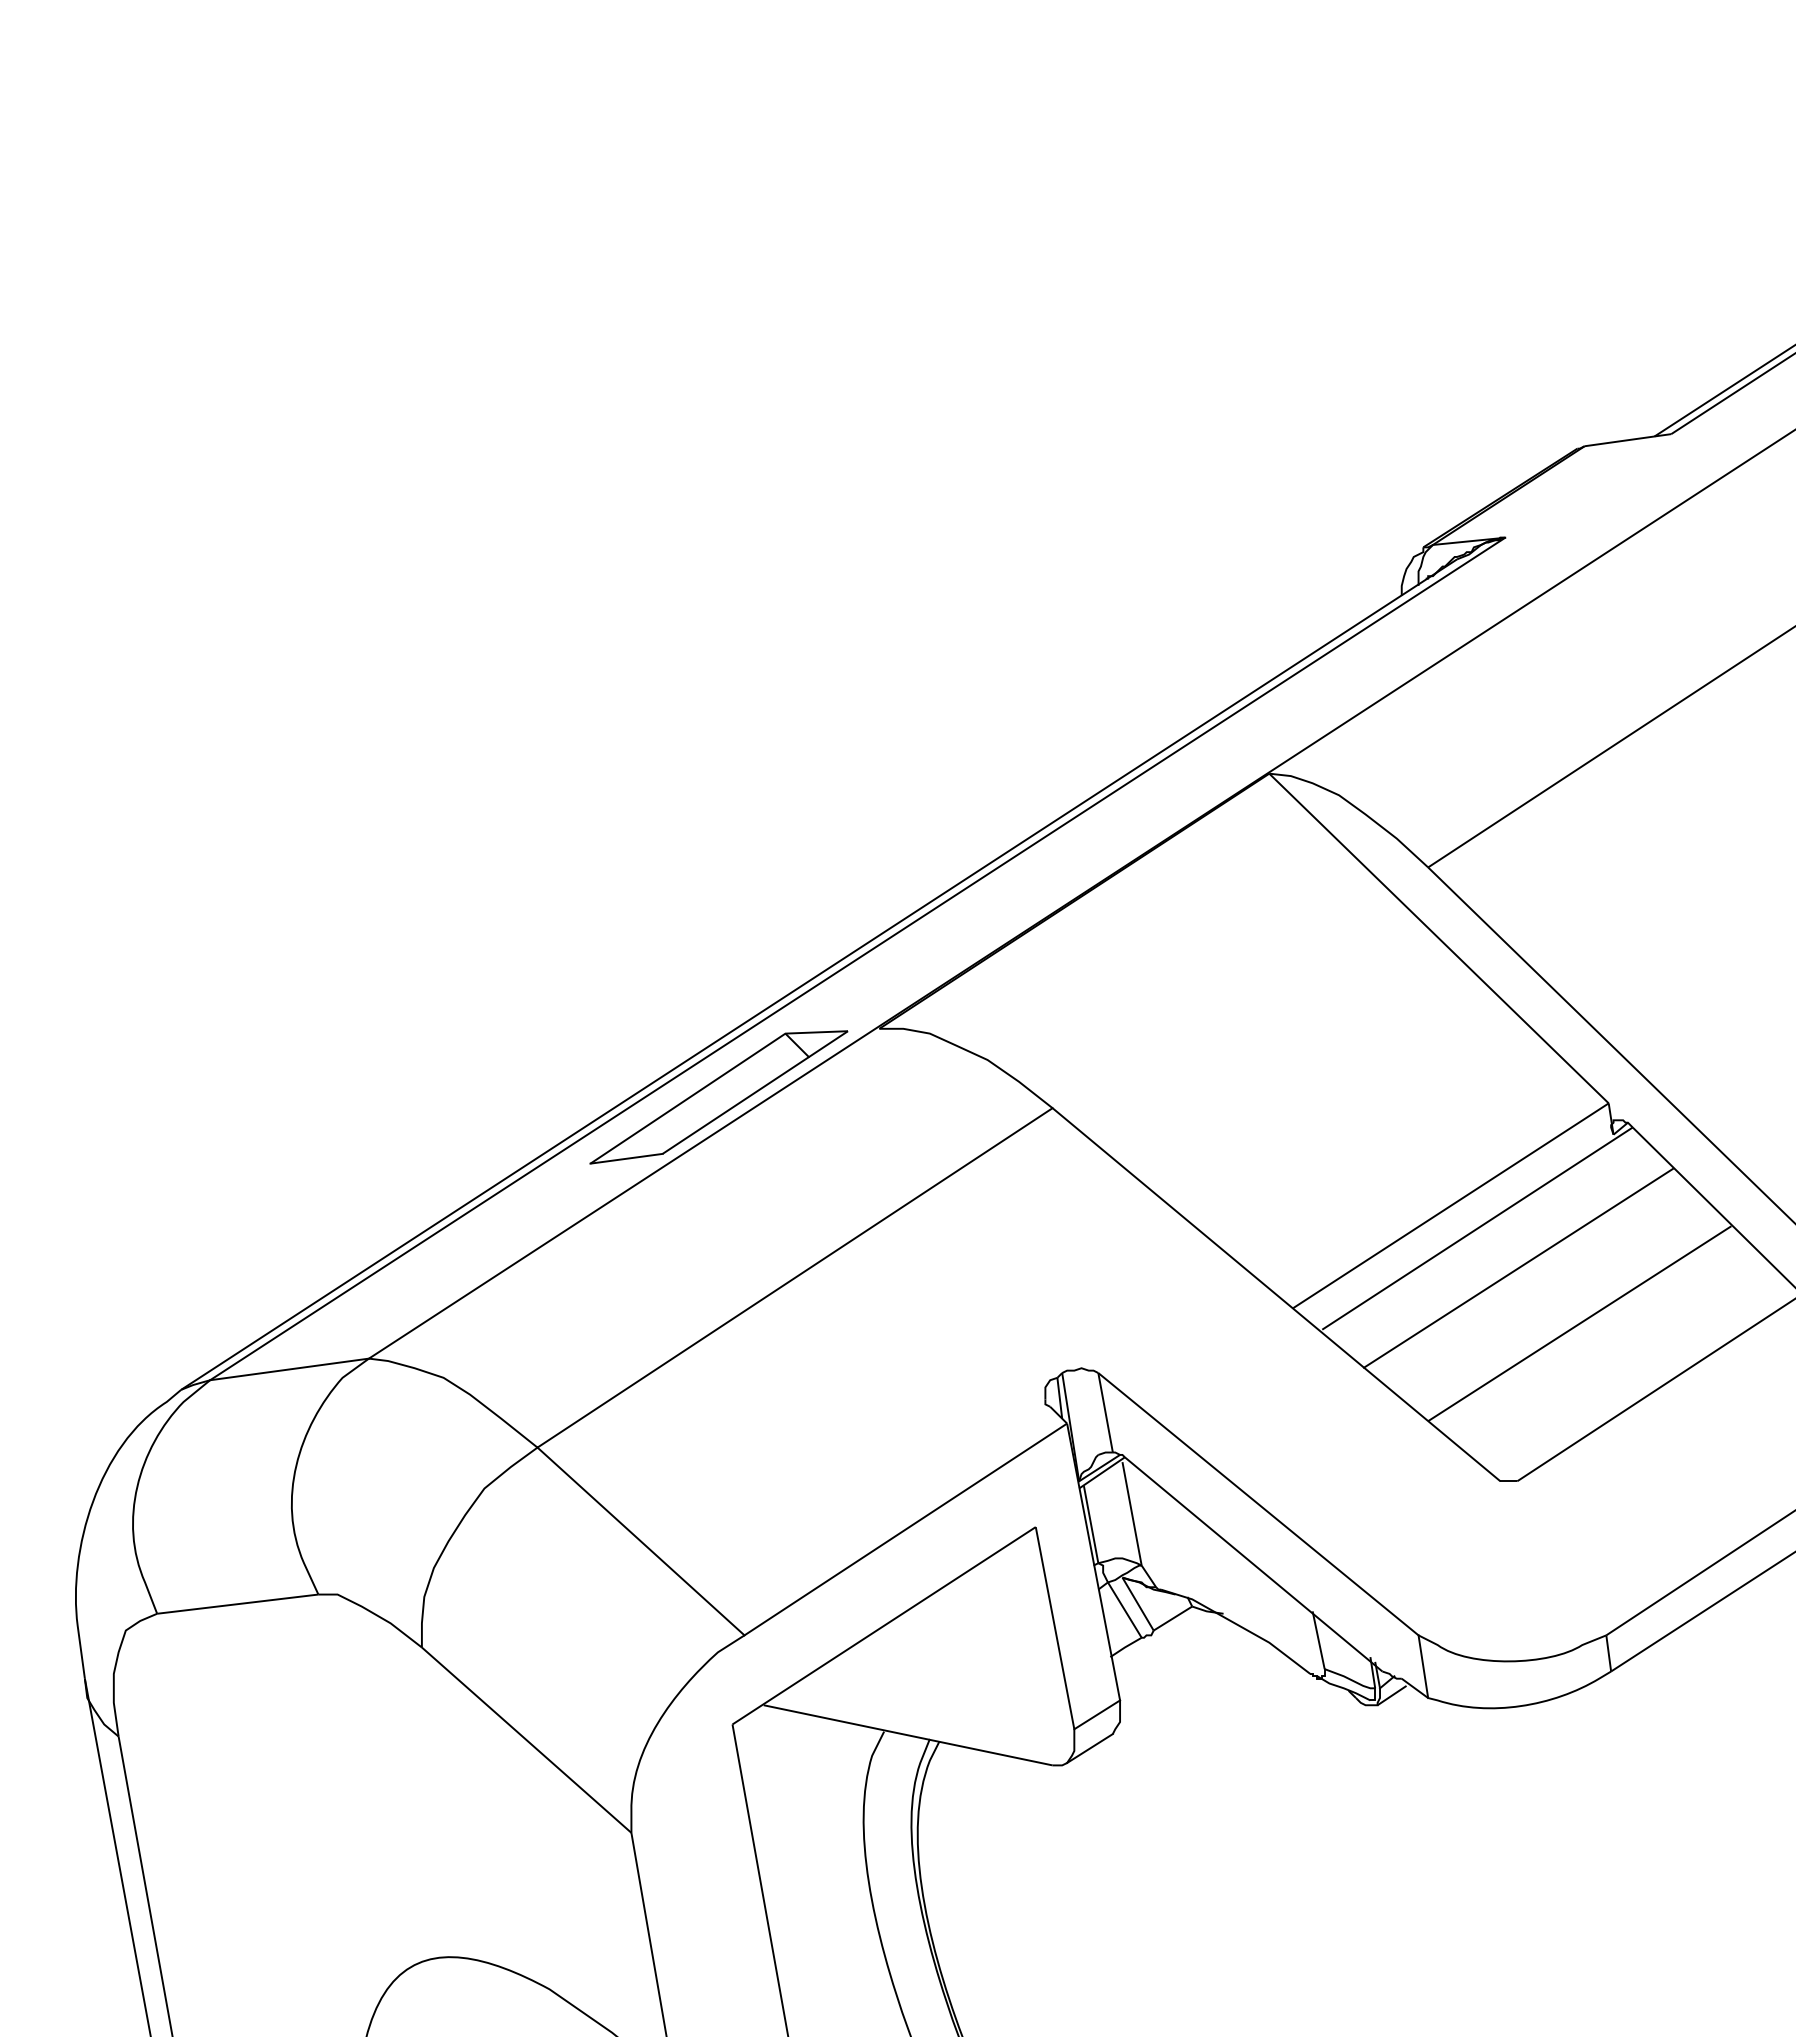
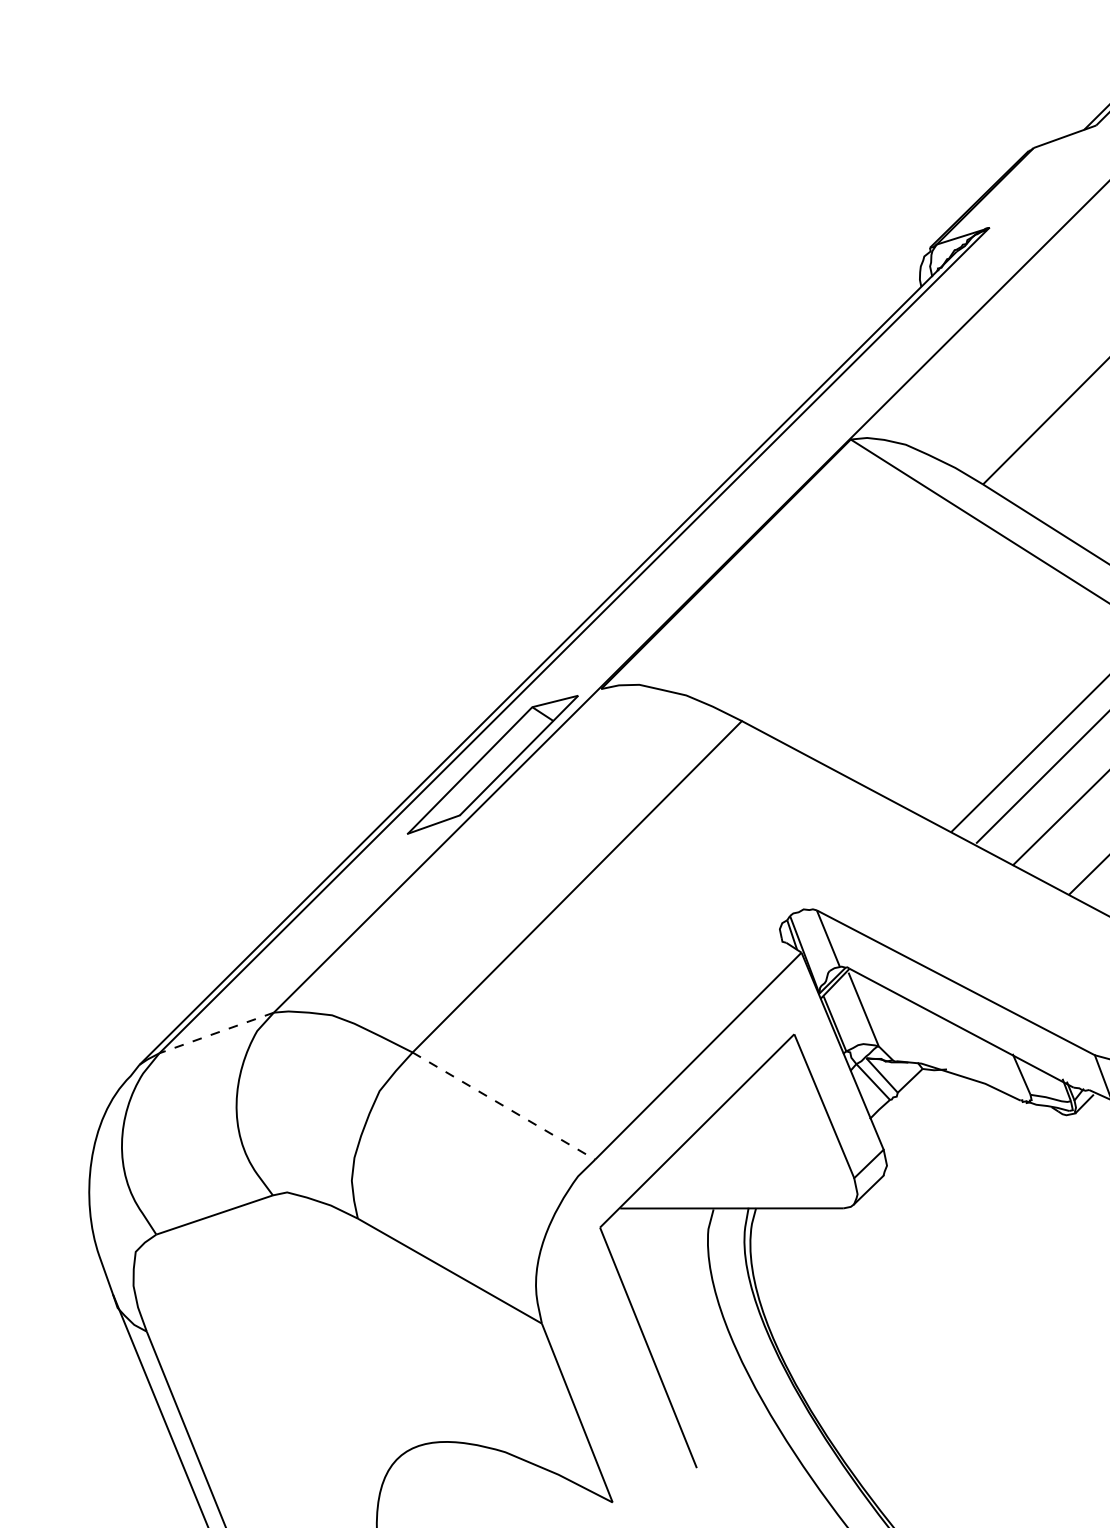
line: (289, 1369) -> (216, 1033), solid -> dashed
line: (641, 1541) -> (504, 1106), solid -> dashed

